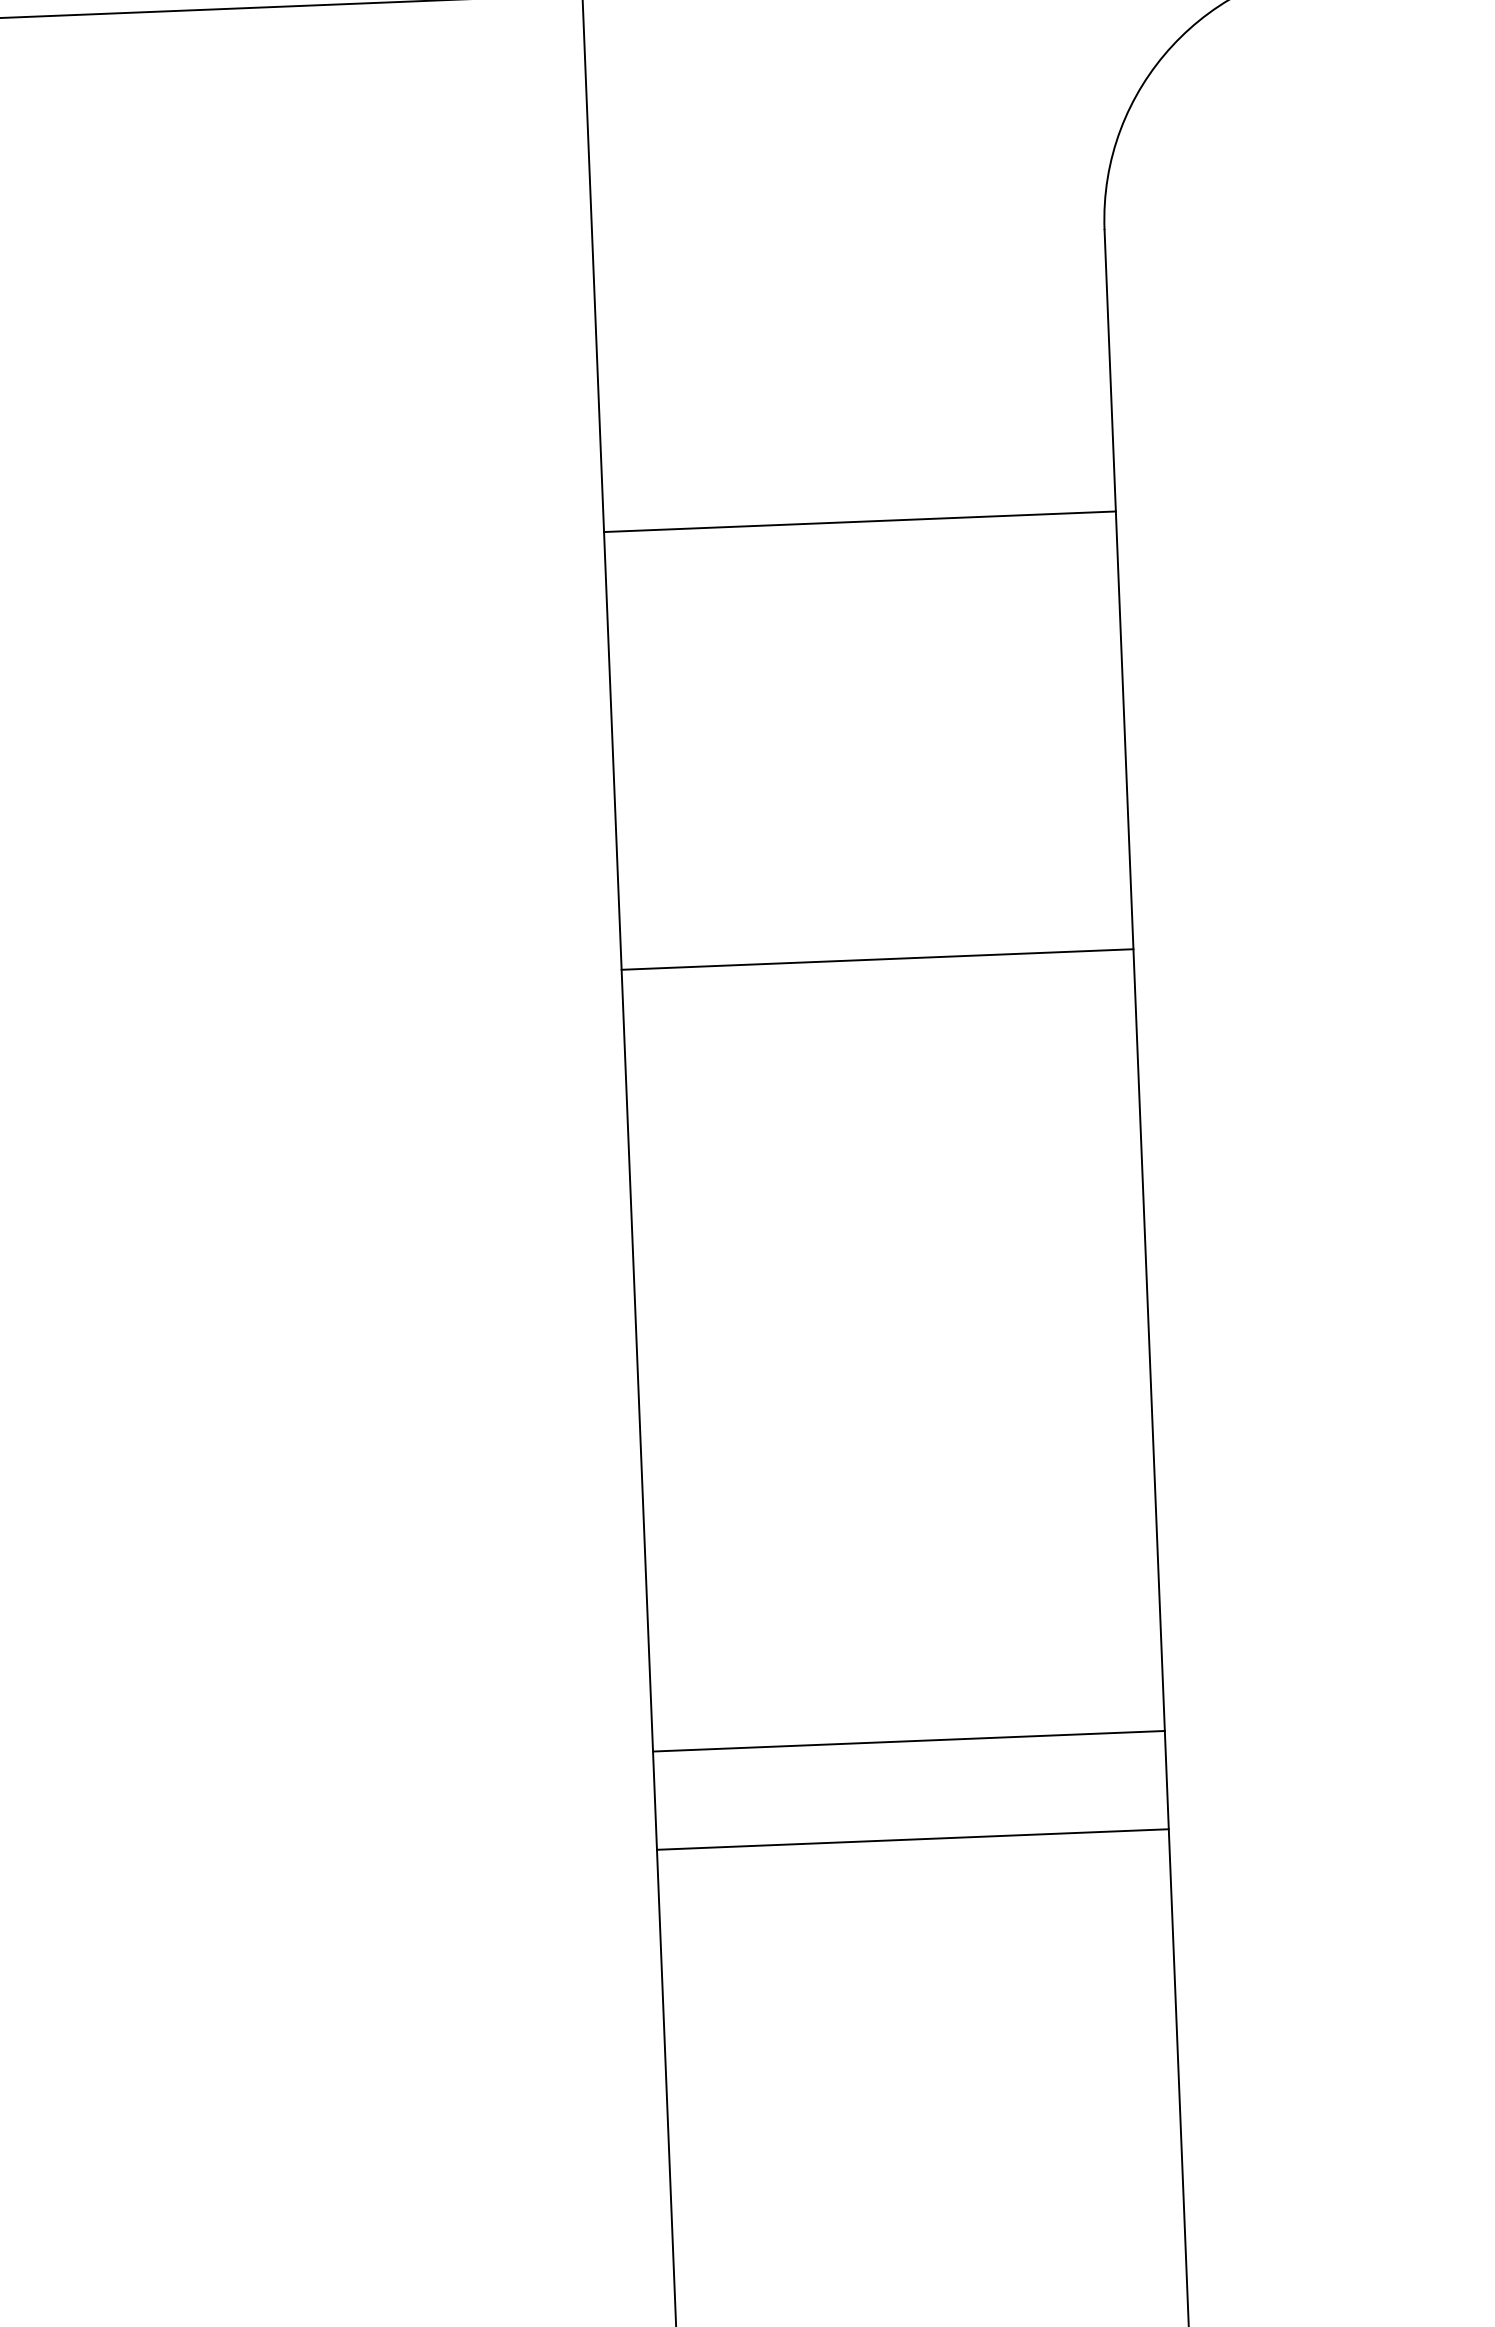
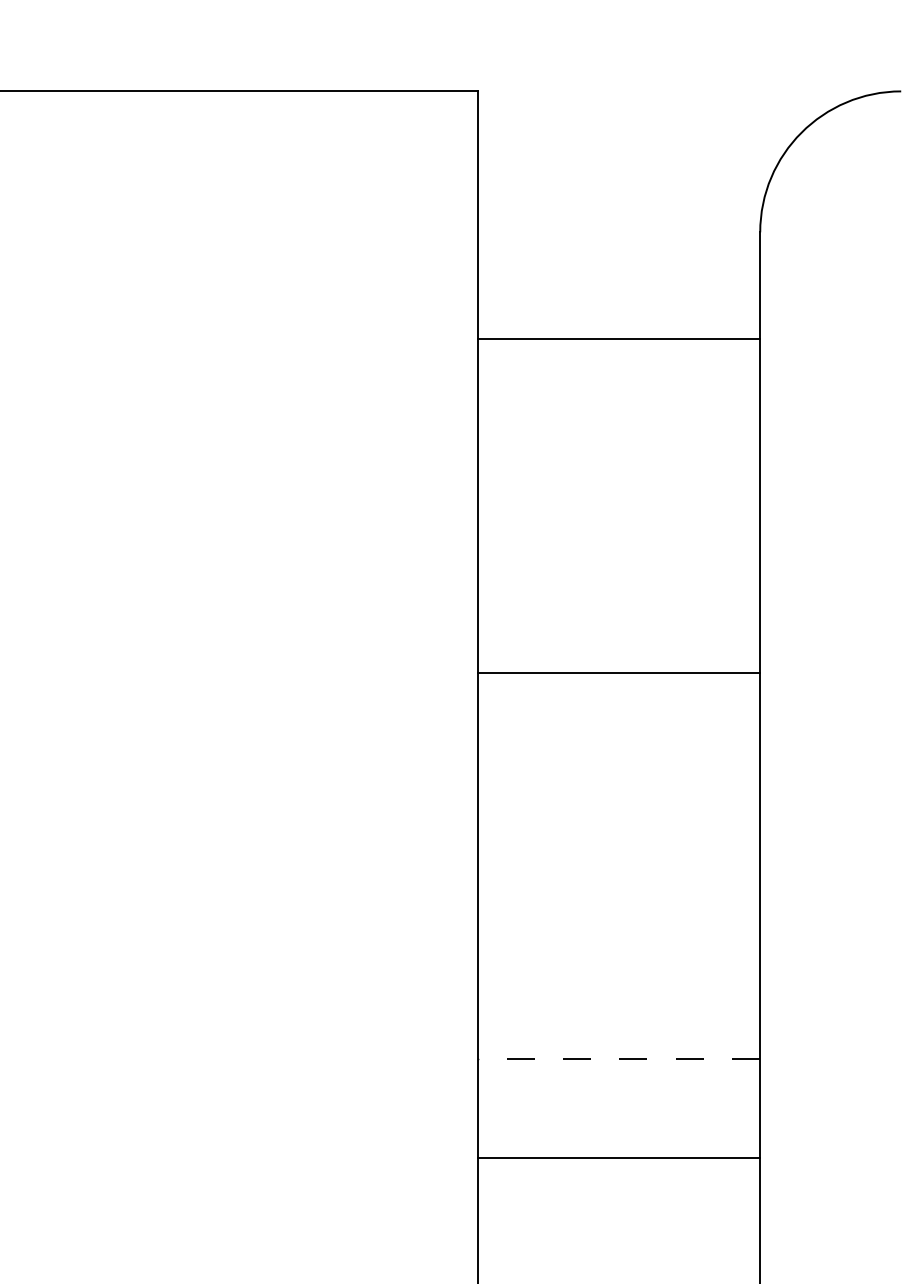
line: (860, 521) -> (619, 339), moved
line: (877, 959) -> (619, 672), moved
line: (909, 1741) -> (619, 1059), solid -> dashed
line: (913, 1839) -> (619, 1158), moved

